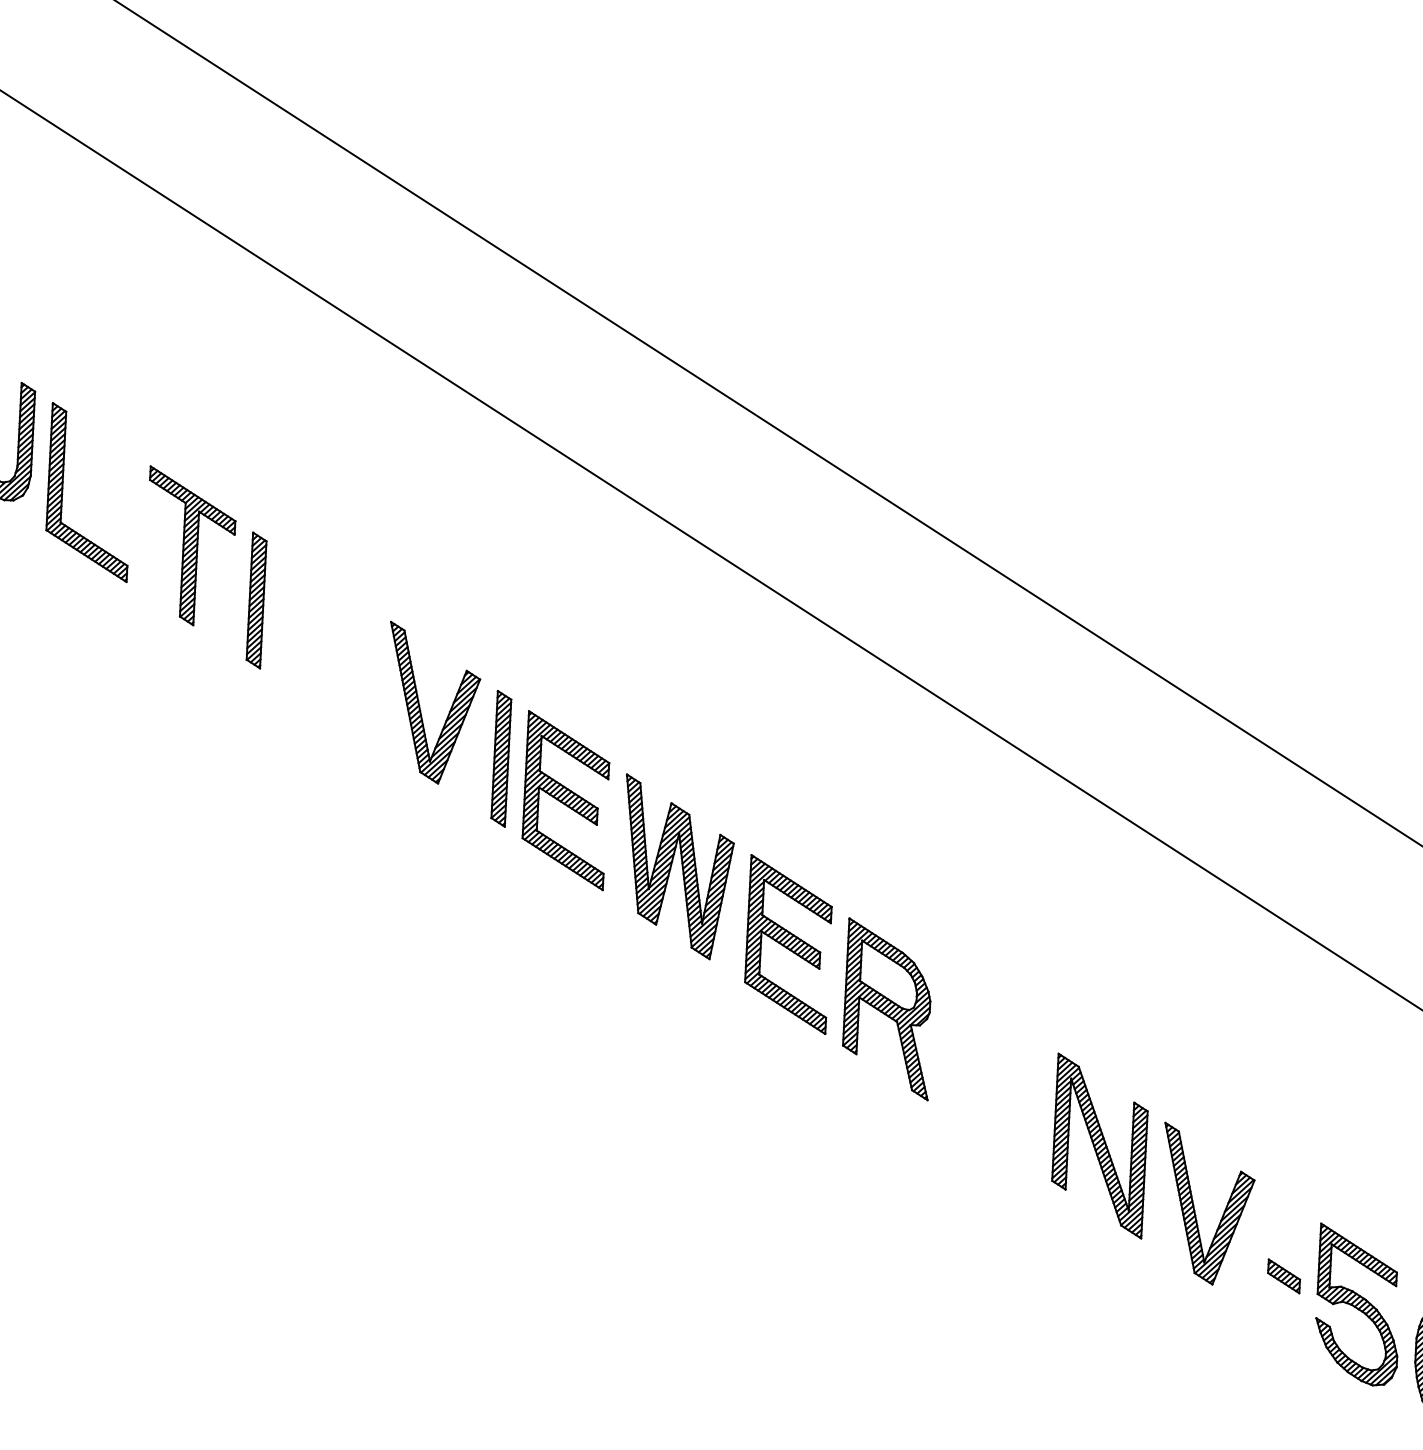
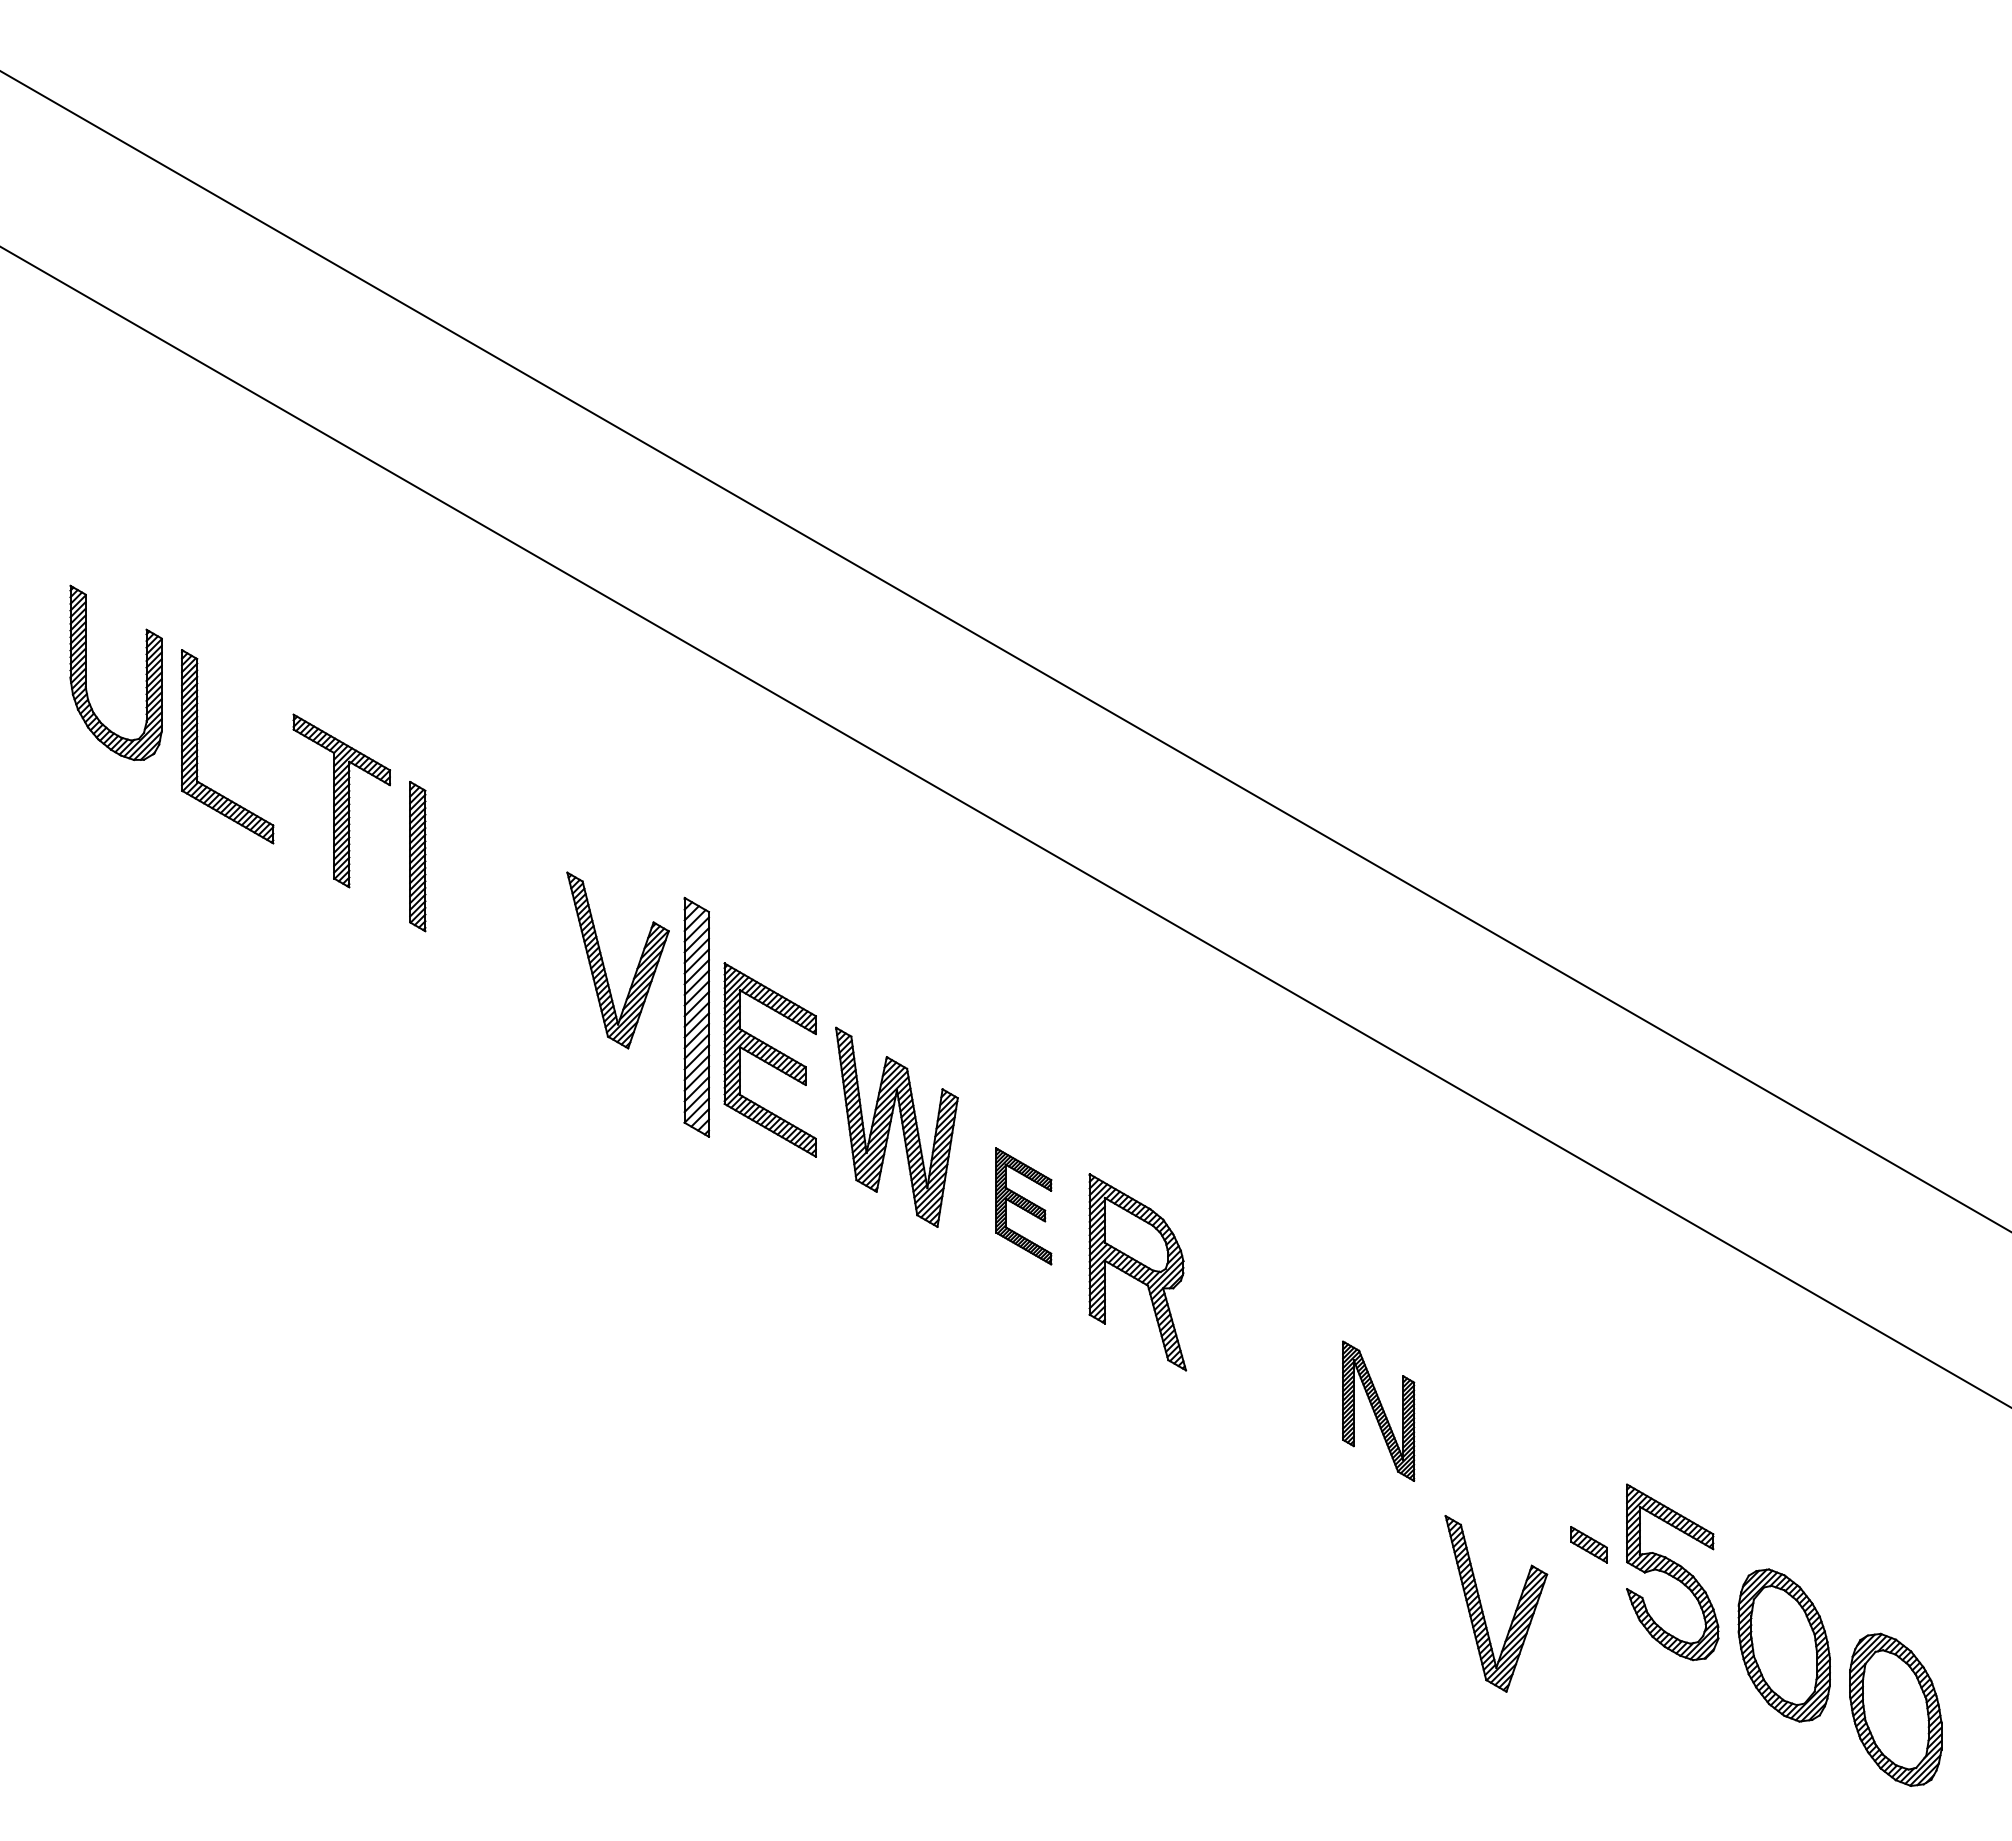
part: (501, 758) -> (696, 1017), size x1.6
part: (788, 944) -> (1023, 1206), size x0.6
part: (1099, 1145) -> (1378, 1410), size x0.7
part: (1194, 1206) -> (1482, 1606), moved

